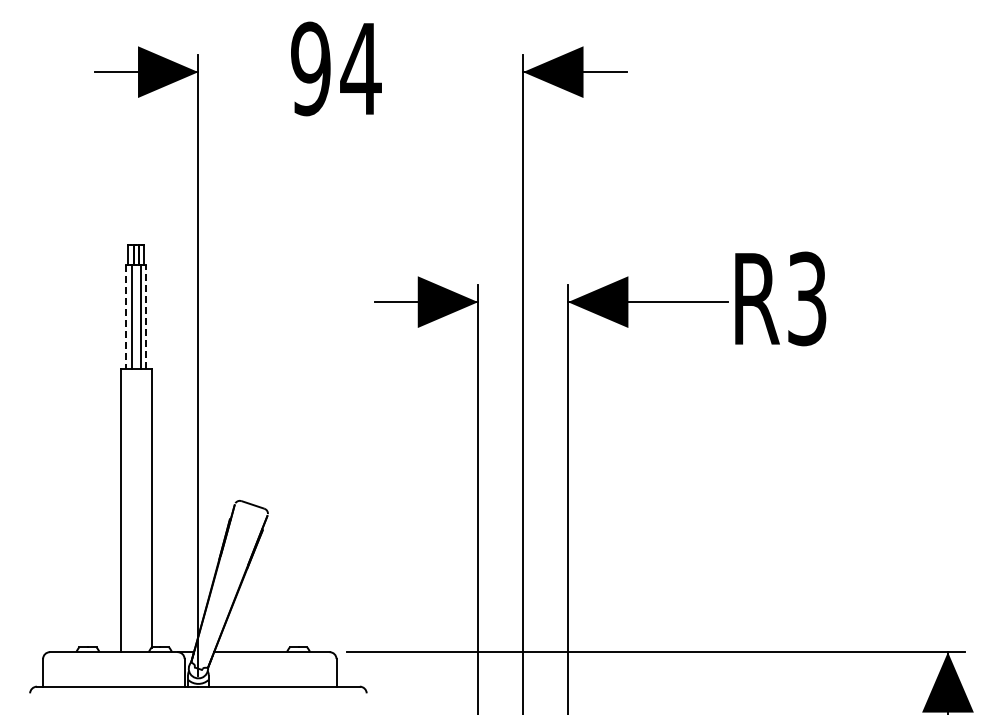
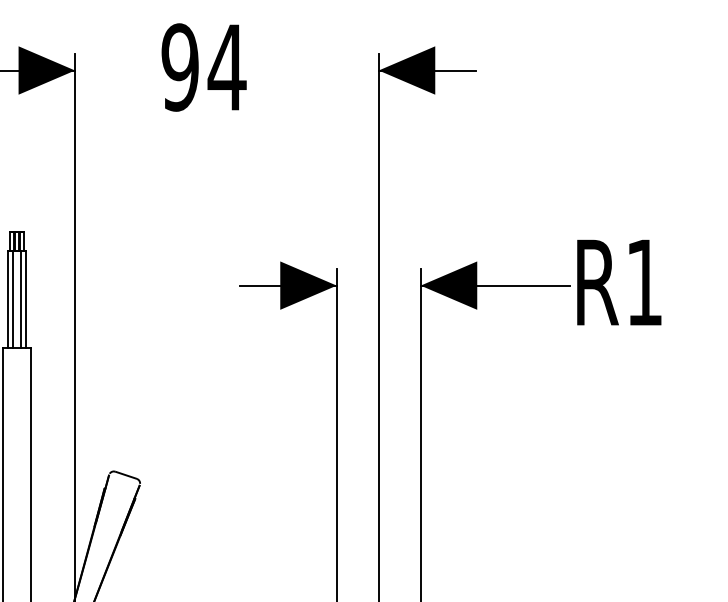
text: (807, 298) -> (644, 282), R3 -> R1
line: (126, 317) -> (7, 299), dashed -> solid
line: (146, 317) -> (26, 299), dashed -> solid

